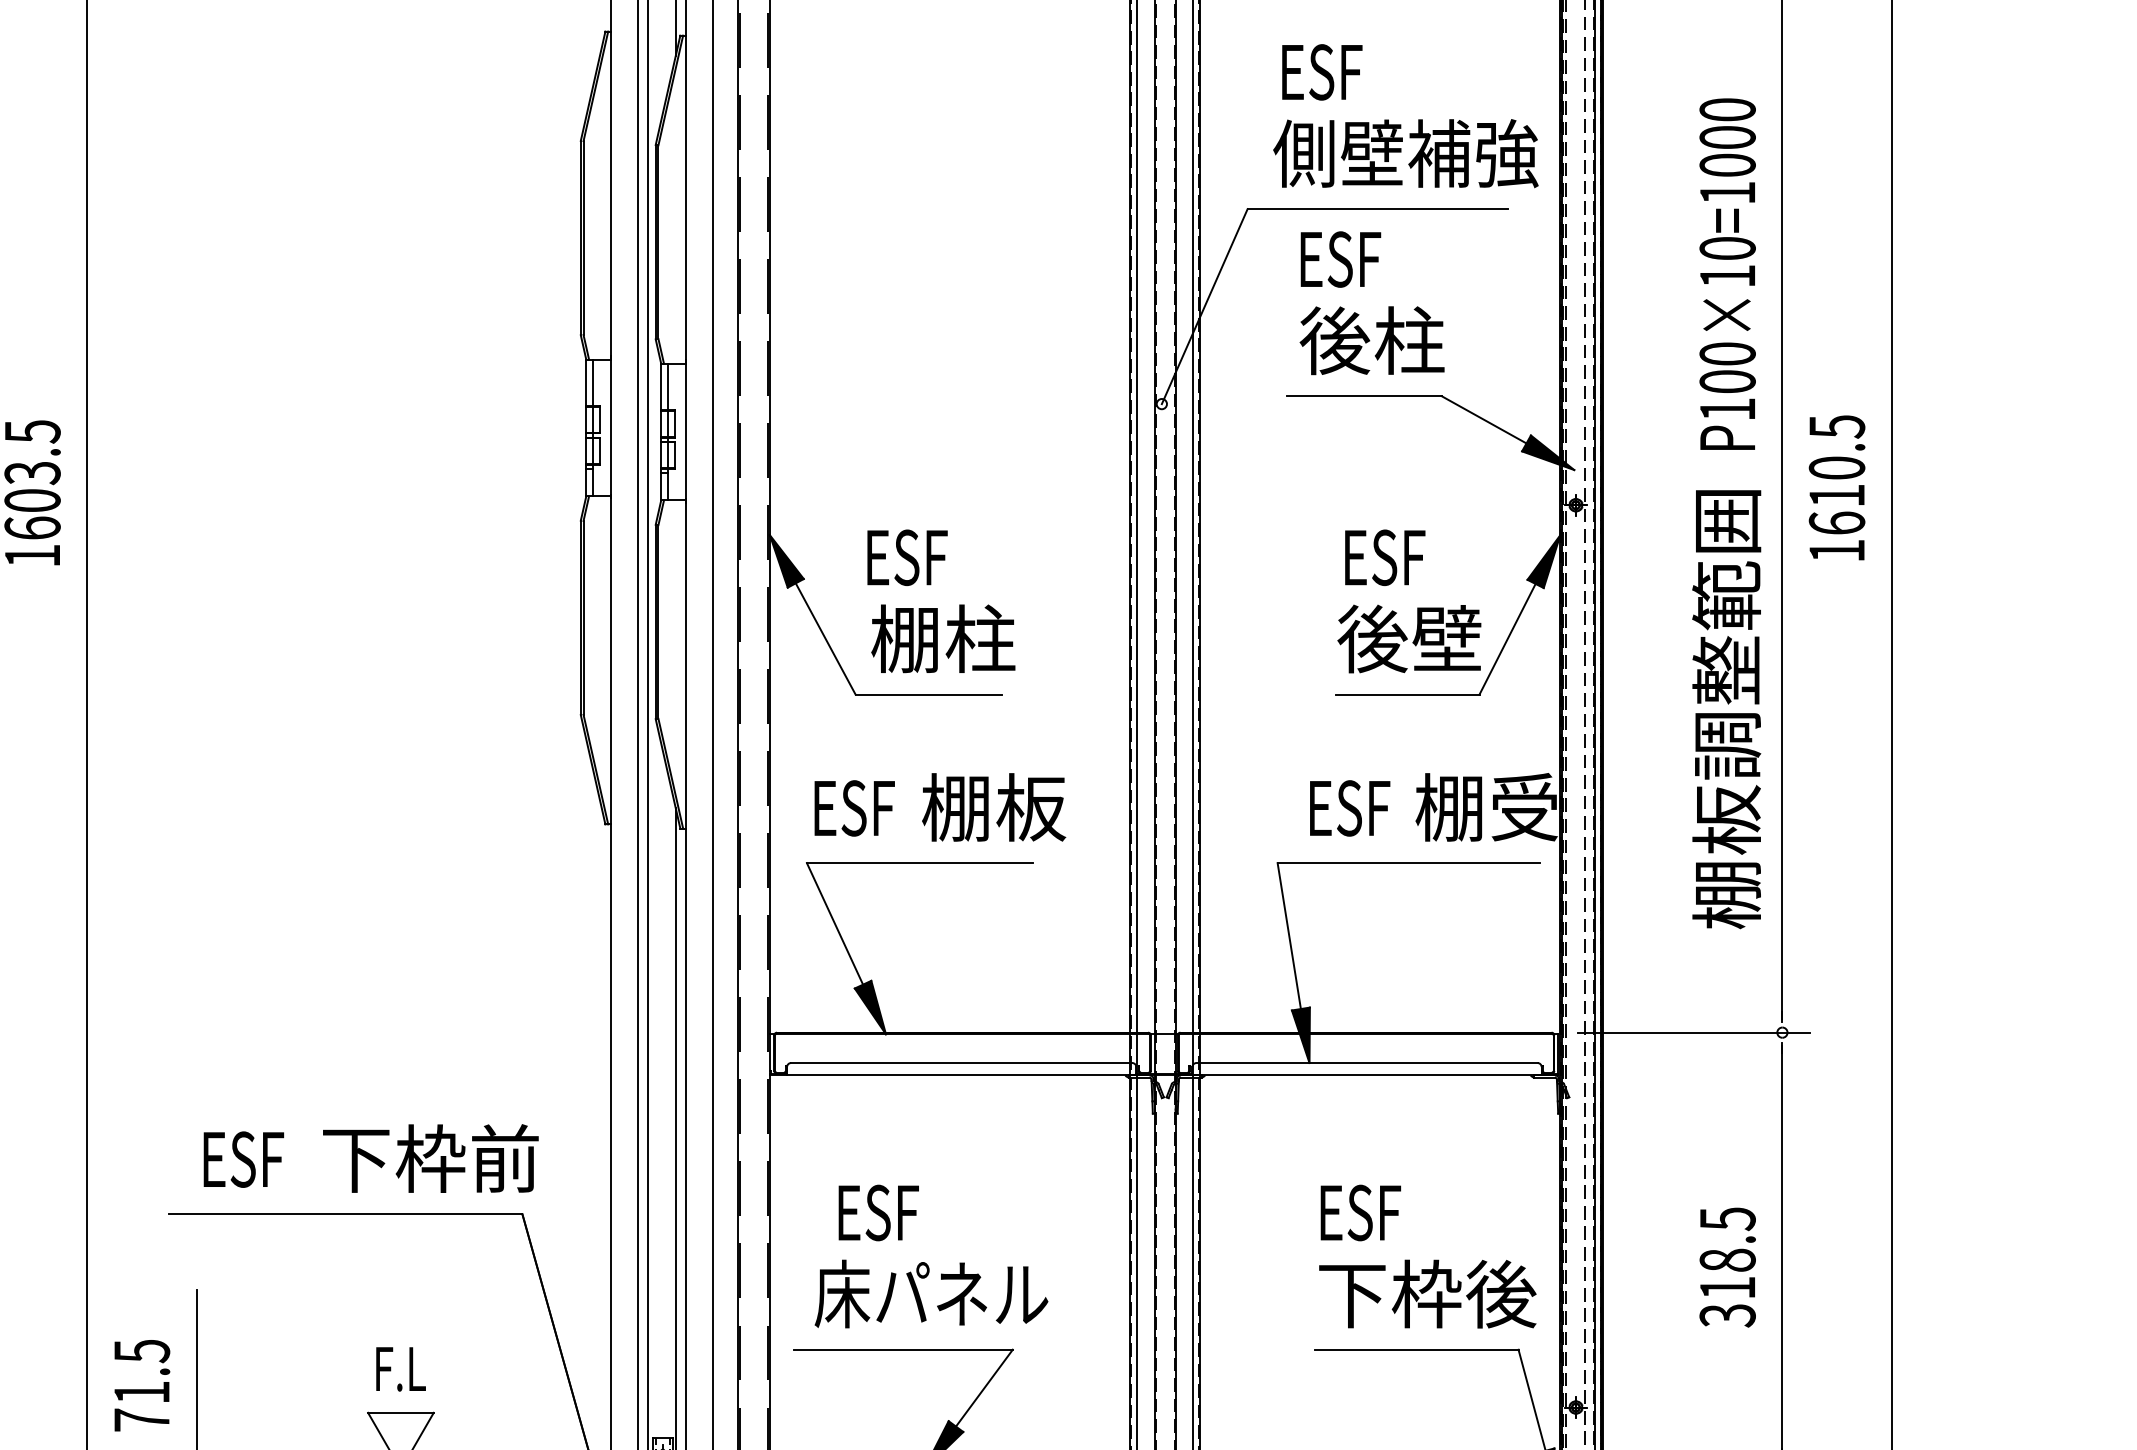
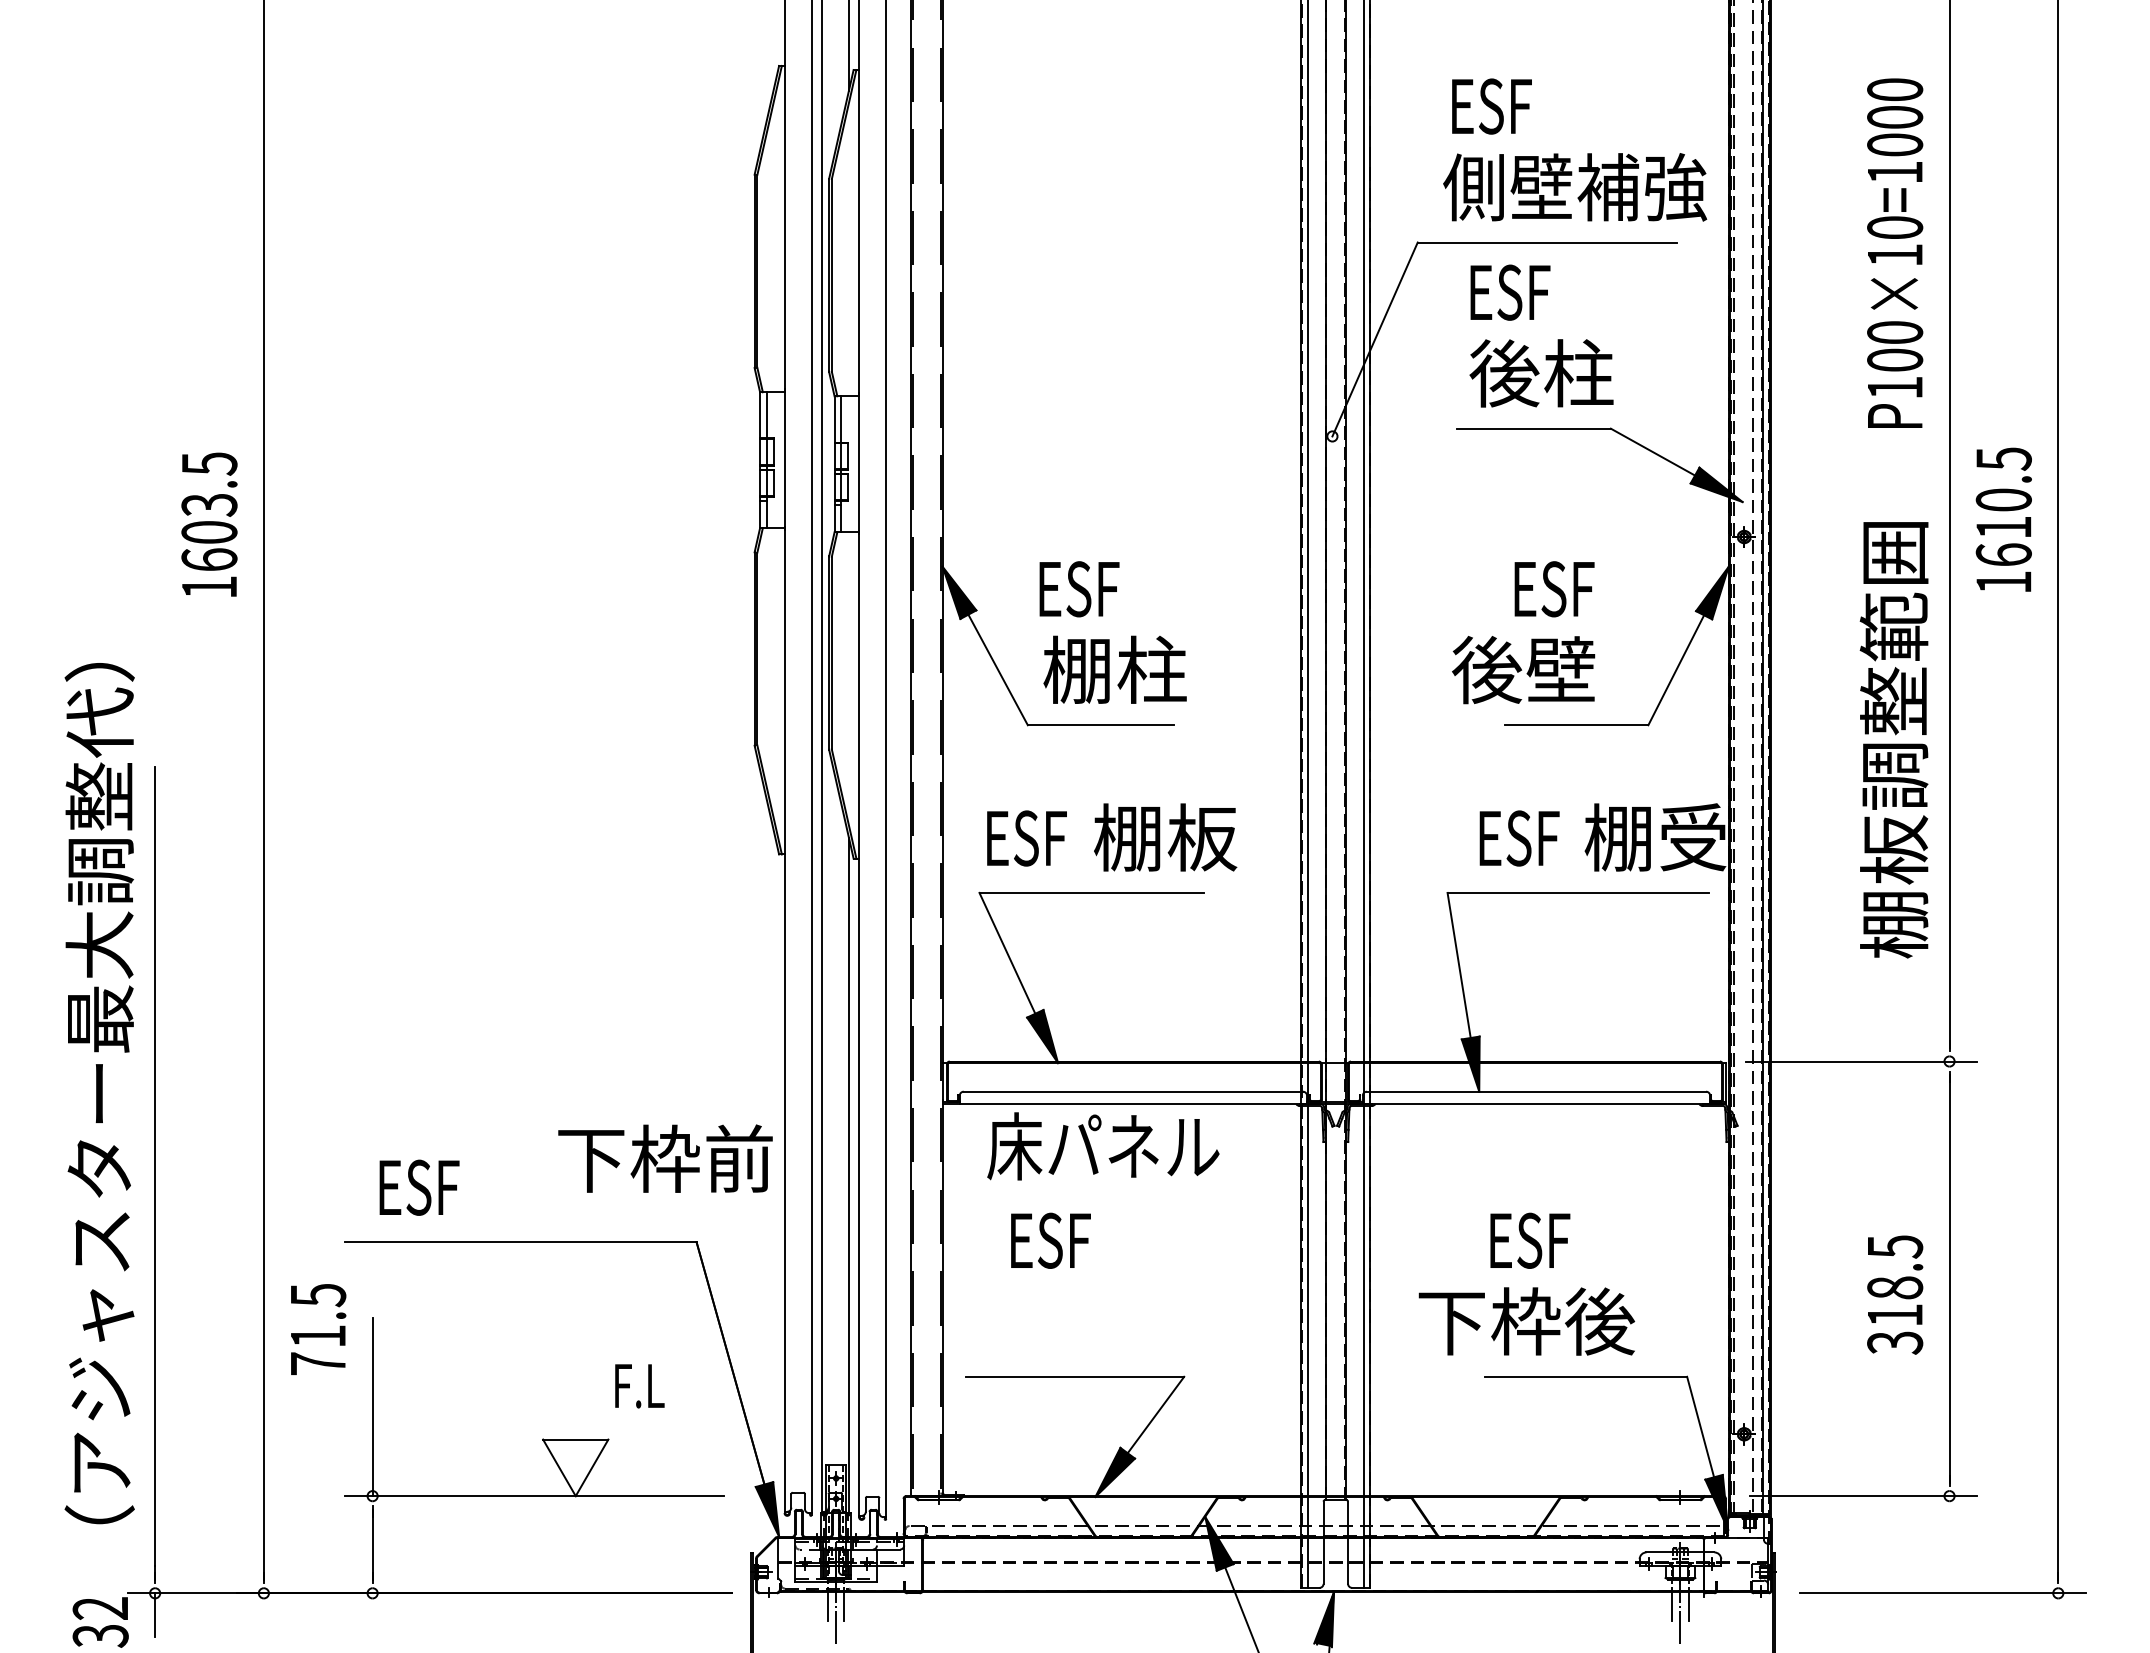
text: (1728, 273) -> (1895, 252), moved
text: (1409, 639) -> (1523, 670), moved
text: (430, 1158) -> (665, 1158), moved
text: (931, 1294) -> (1103, 1146), moved
text: (1427, 1294) -> (1526, 1321), moved
text: (400, 1369) -> (639, 1386), moved
text: (142, 1385) -> (318, 1329), moved

